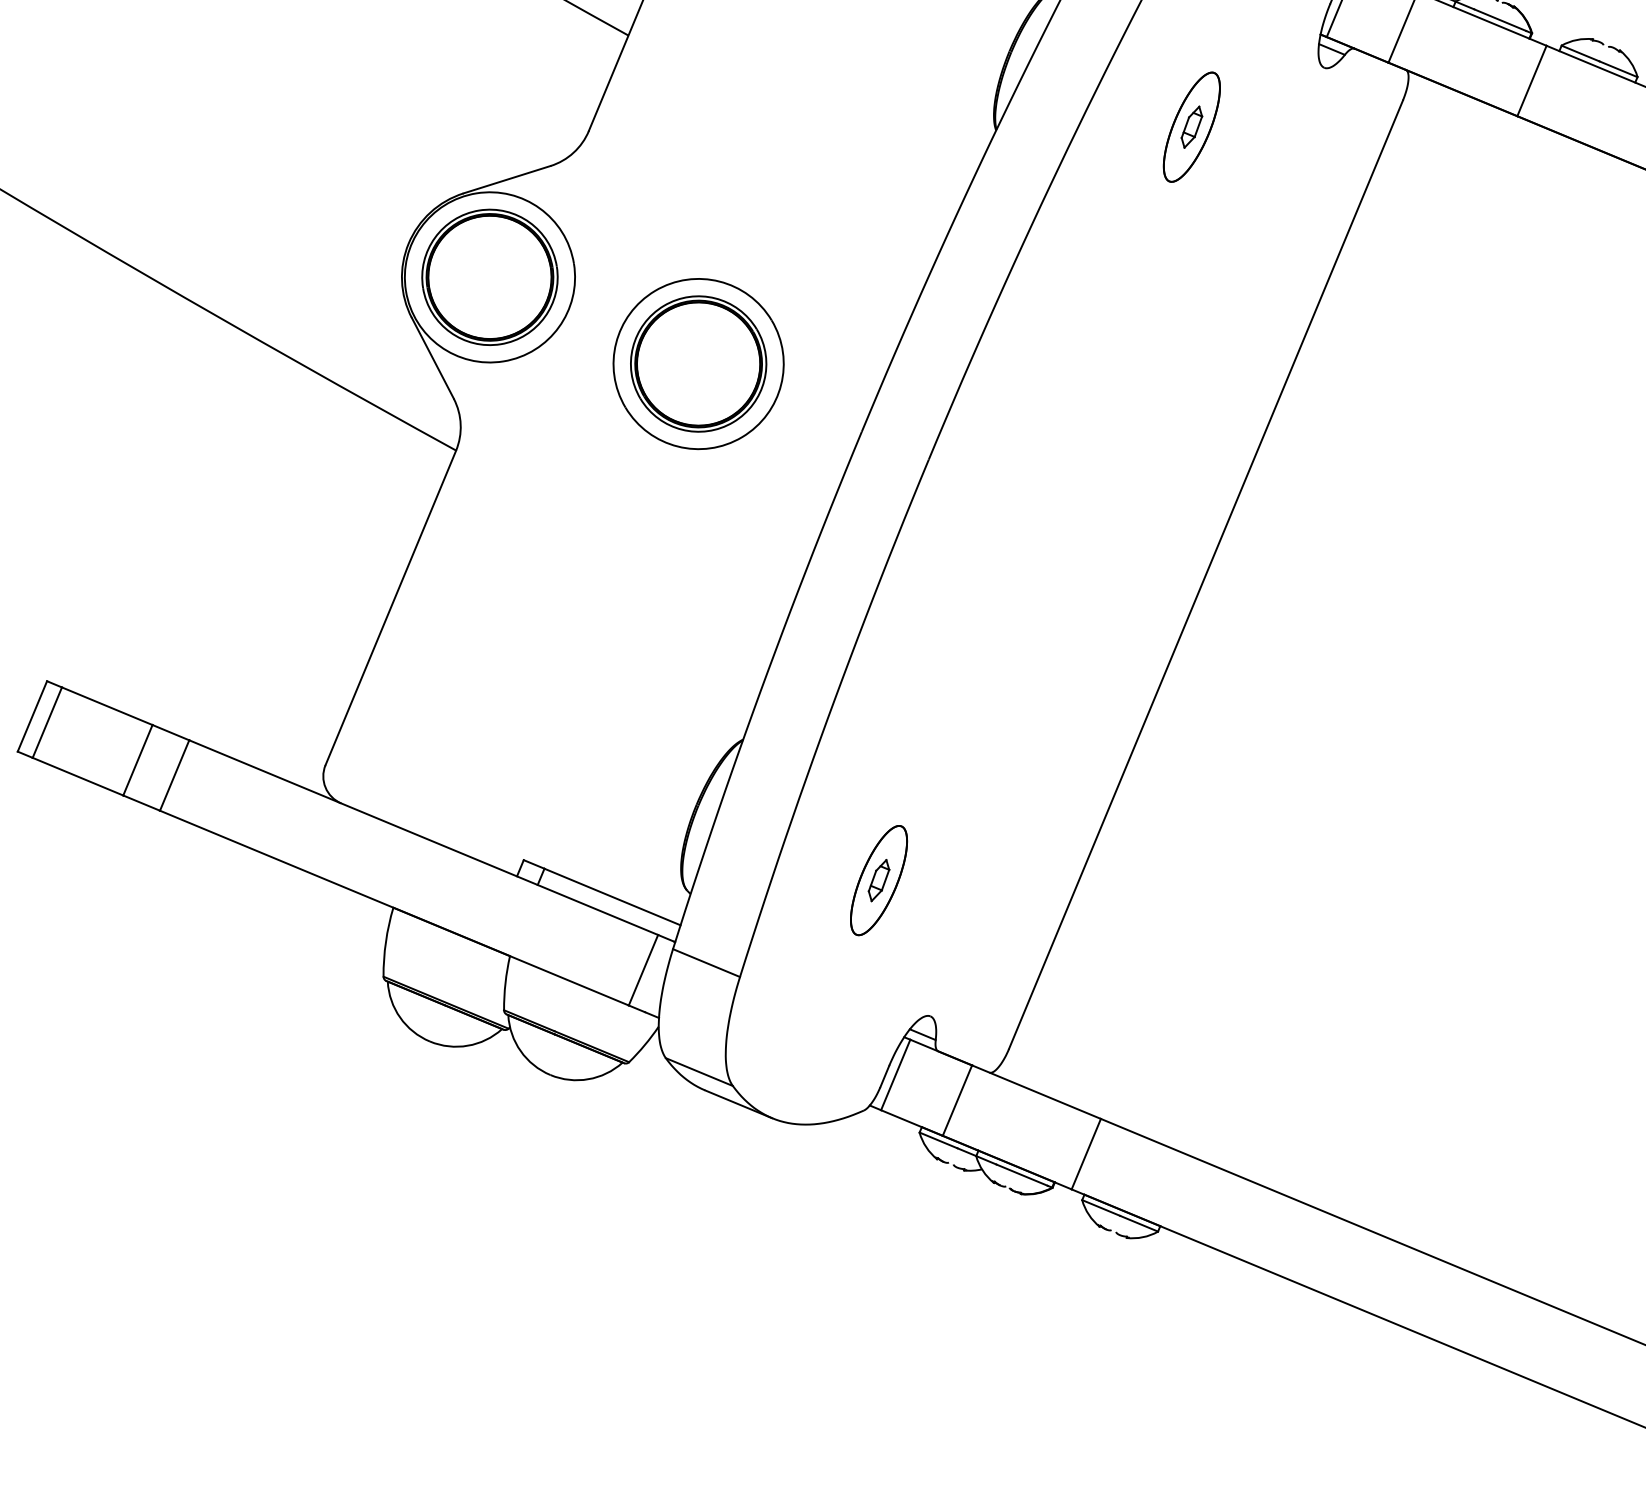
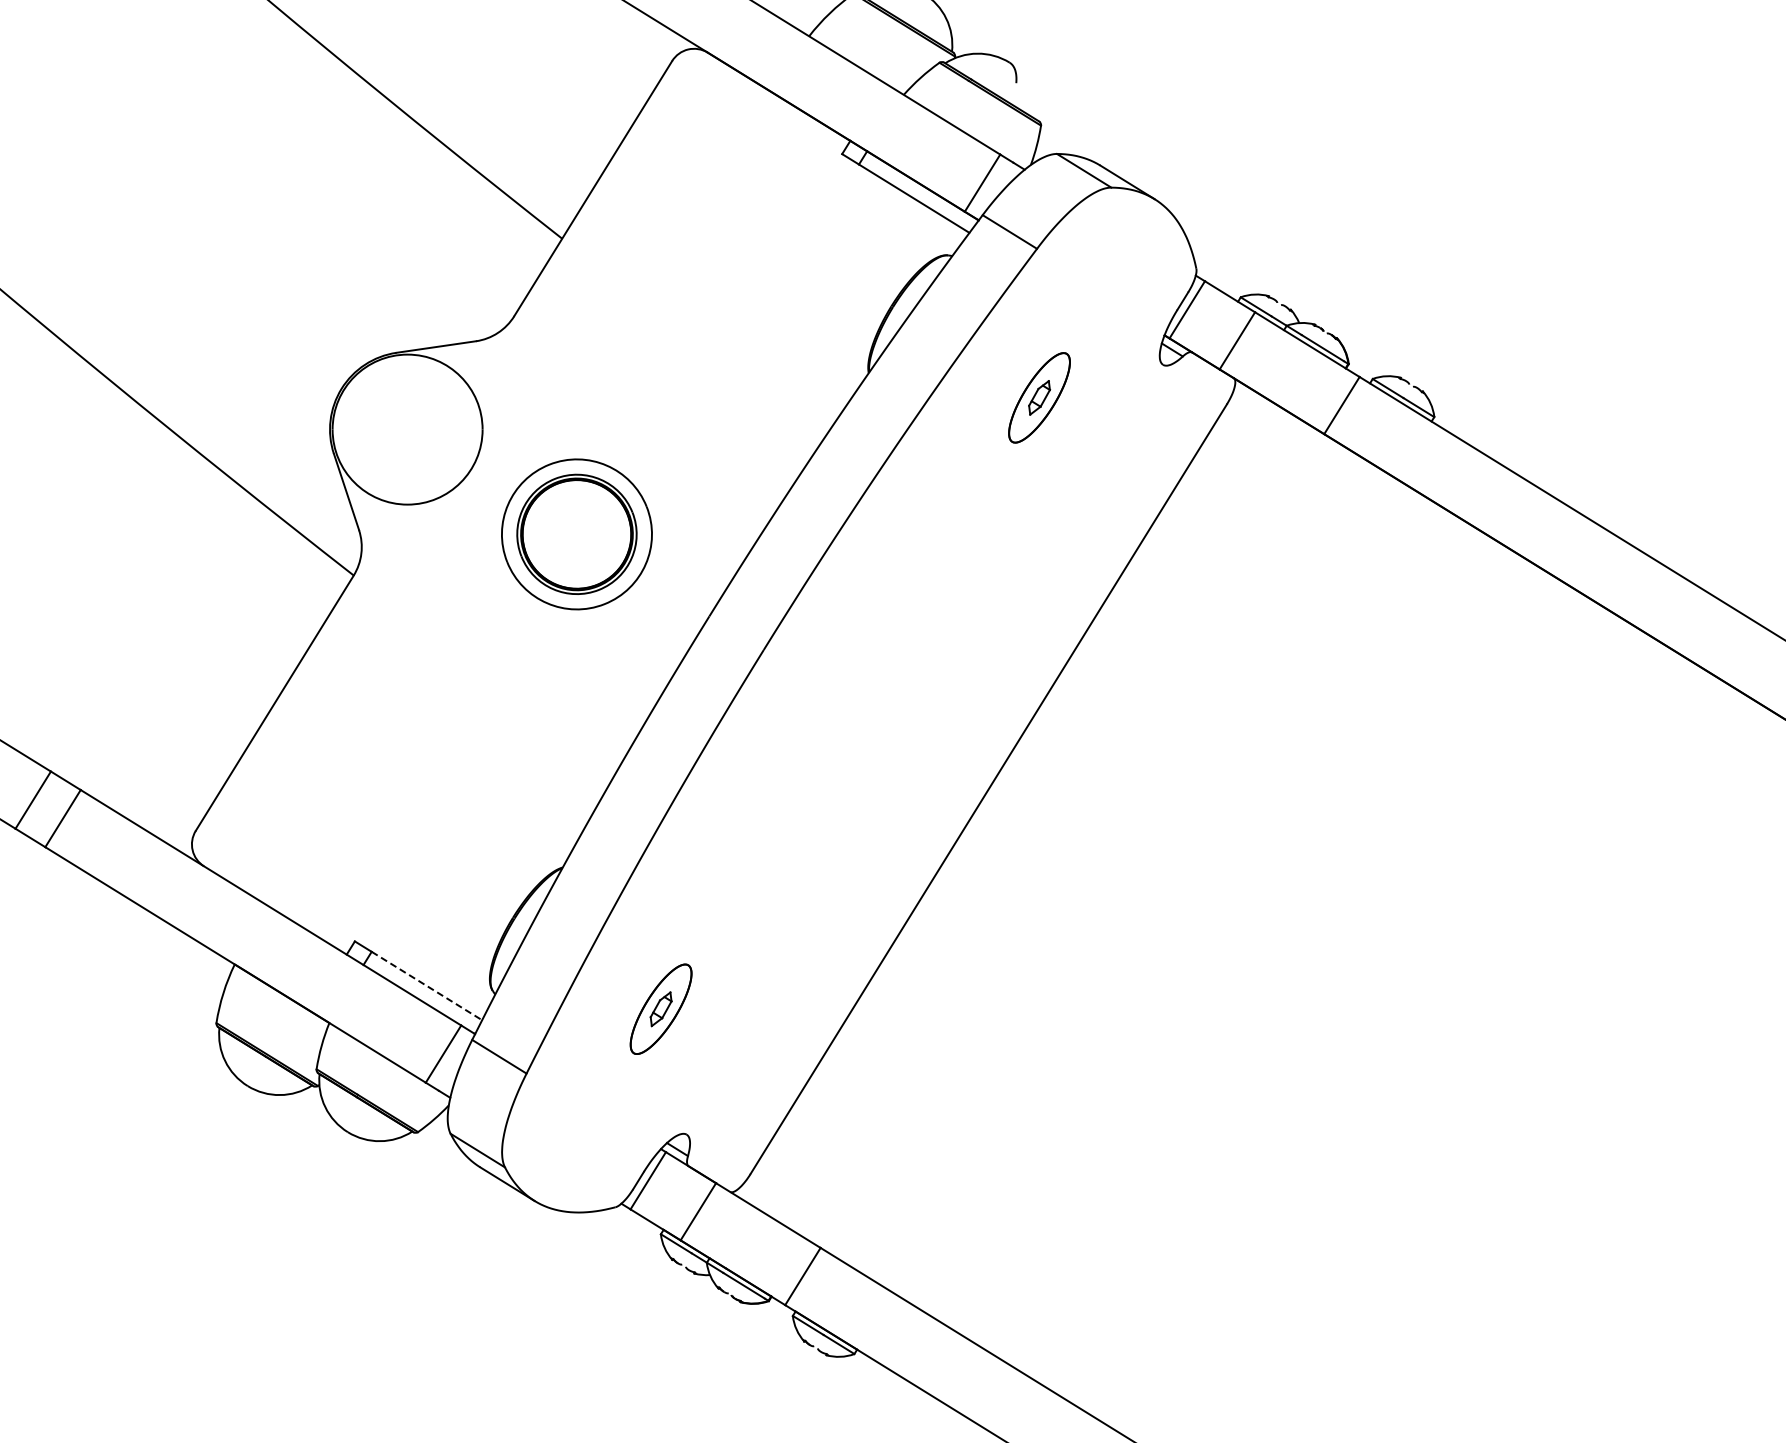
part: (489, 277) -> (407, 429), removed
line: (612, 897) -> (426, 986), solid -> dashed

